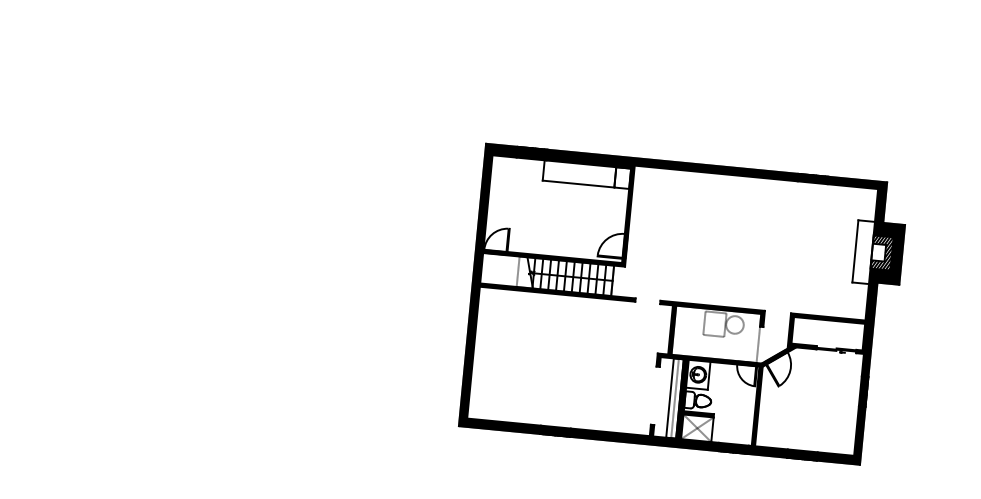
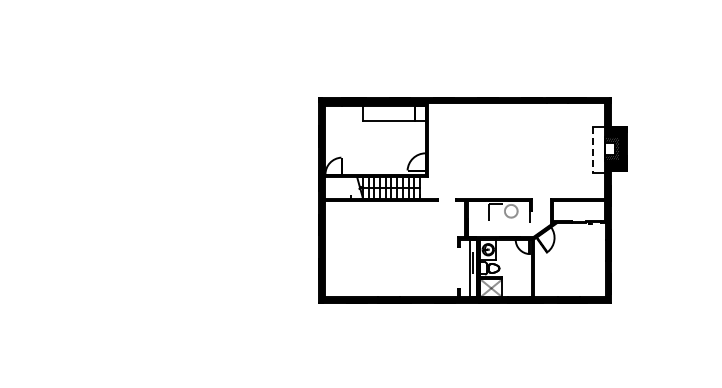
line: (854, 250) -> (592, 149), solid -> dashed

